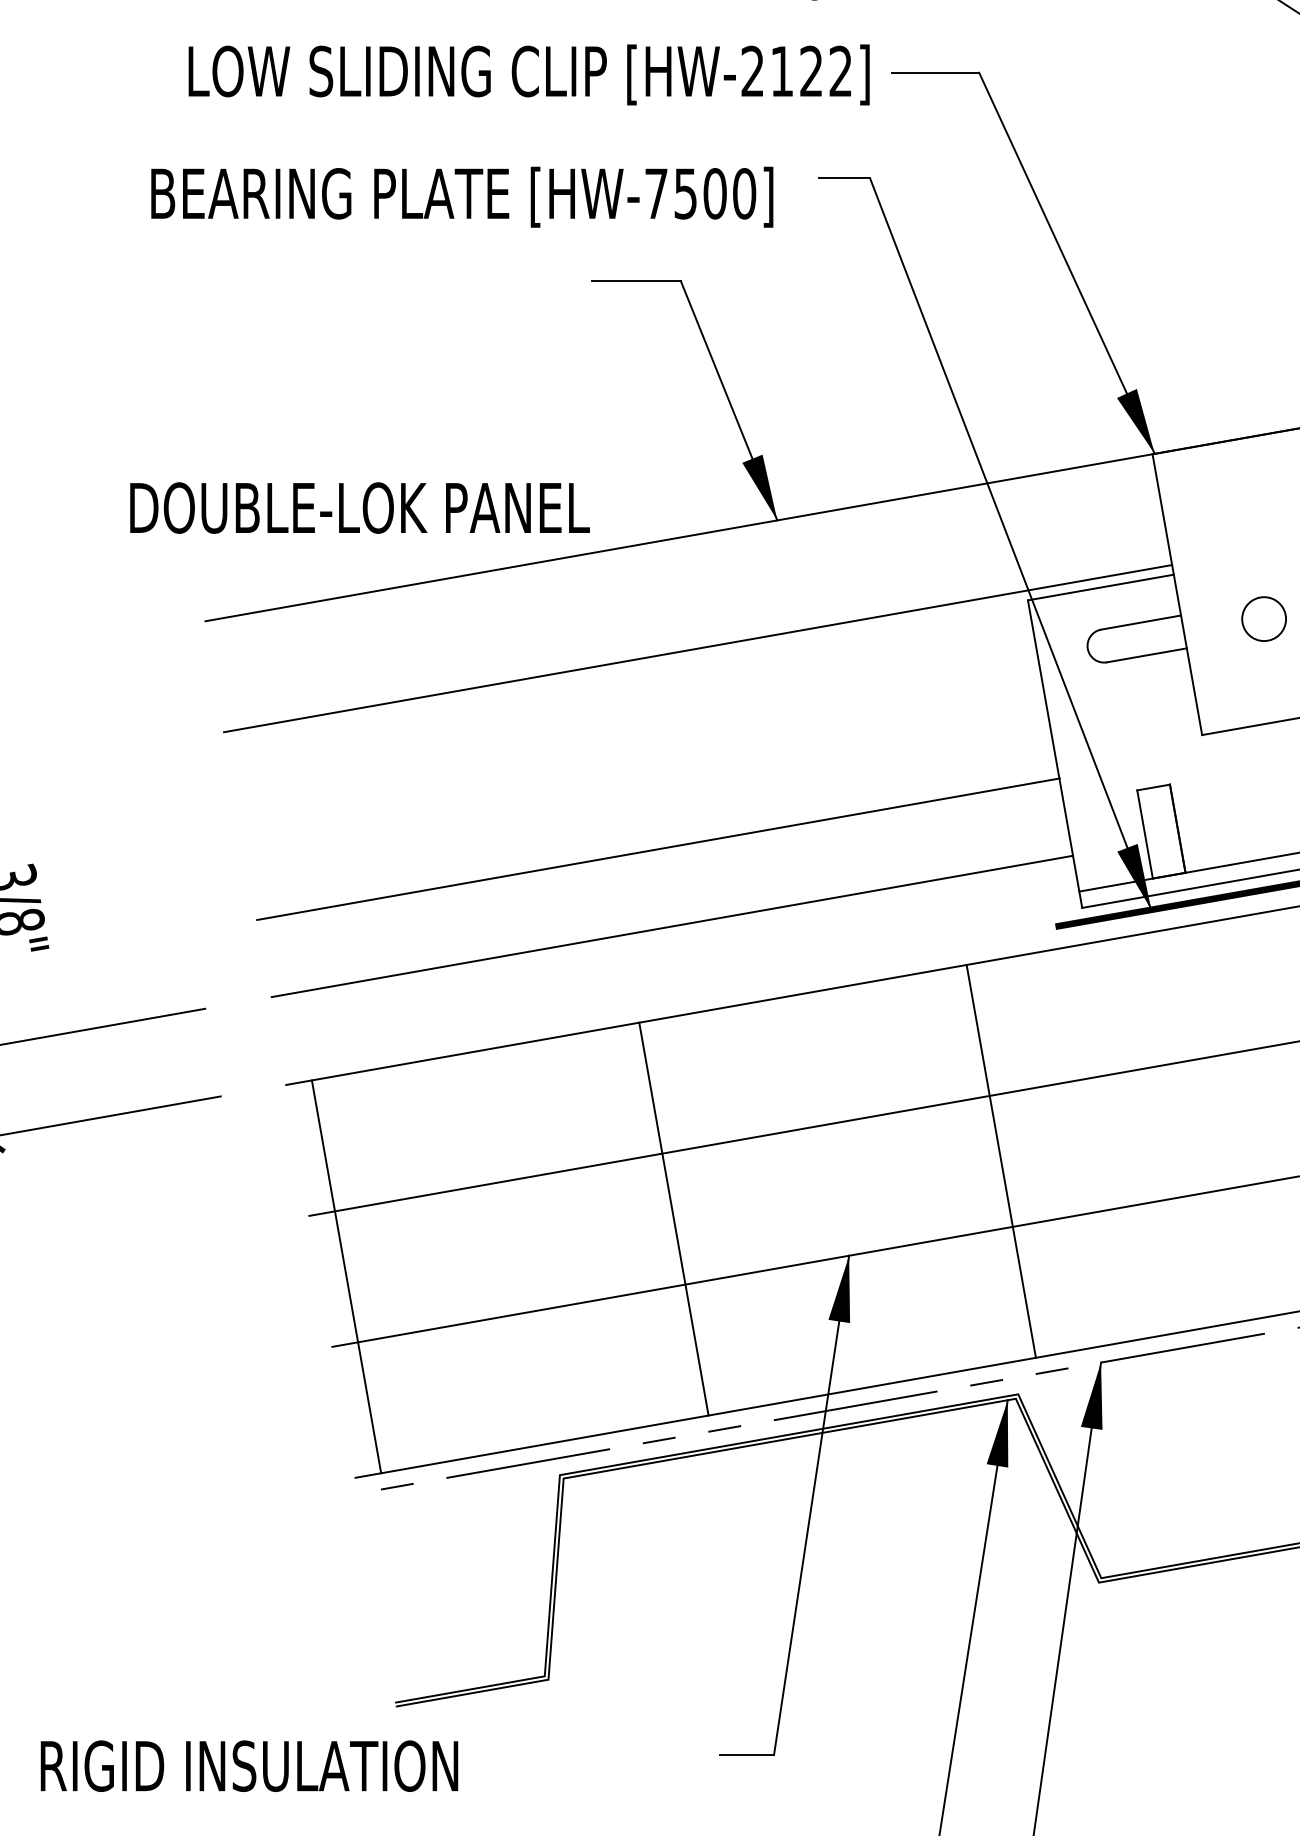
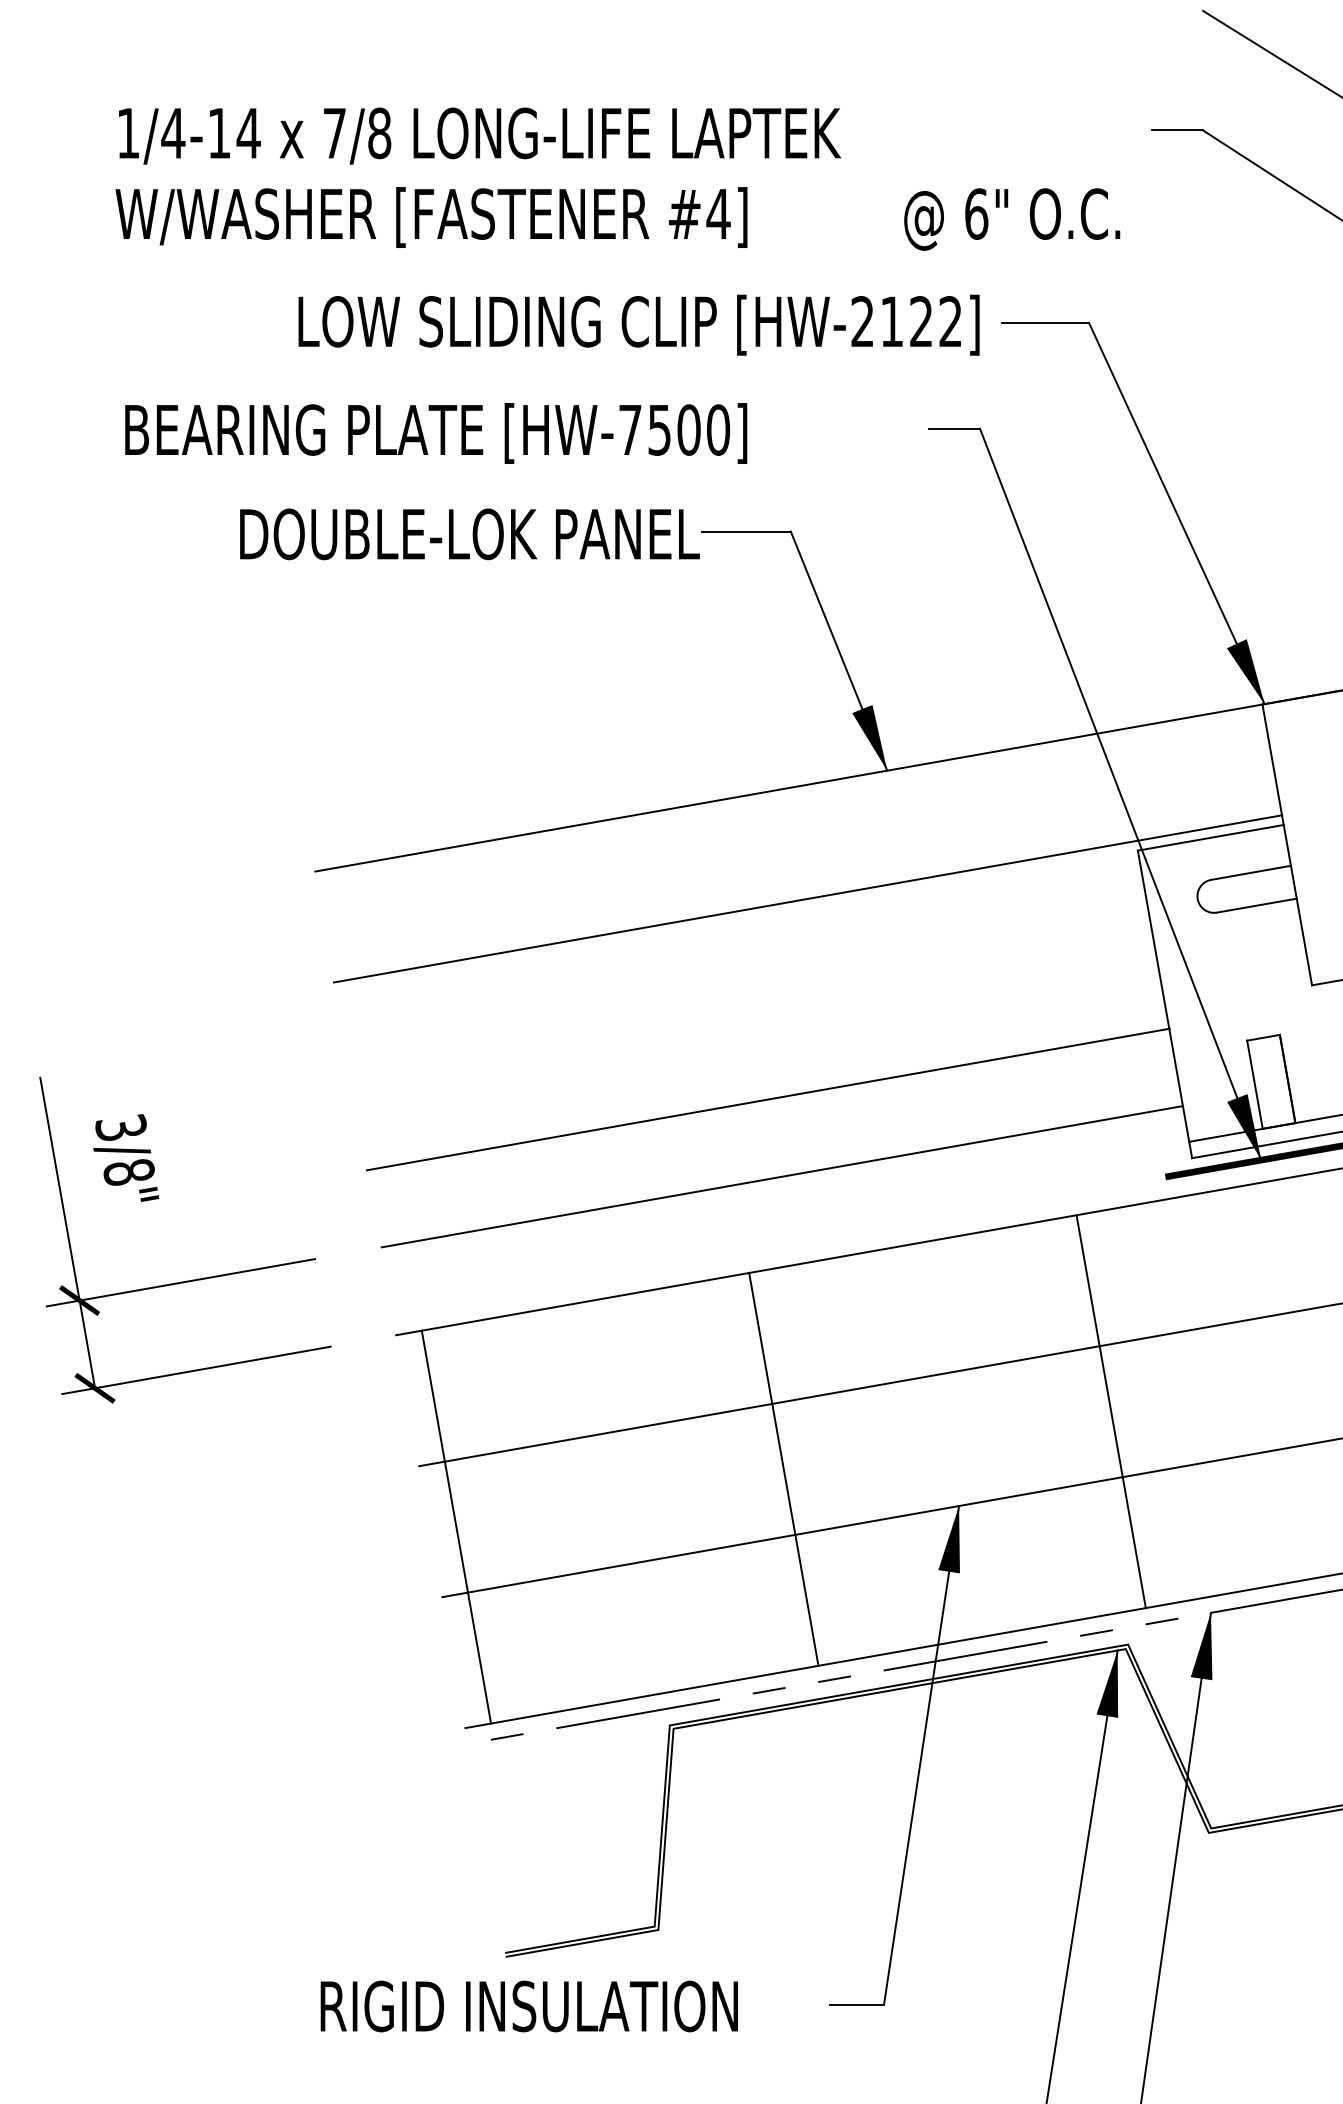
text: (462, 197) -> (436, 433), moved
text: (359, 508) -> (469, 534), moved
text: (248, 1766) -> (528, 2006), moved

